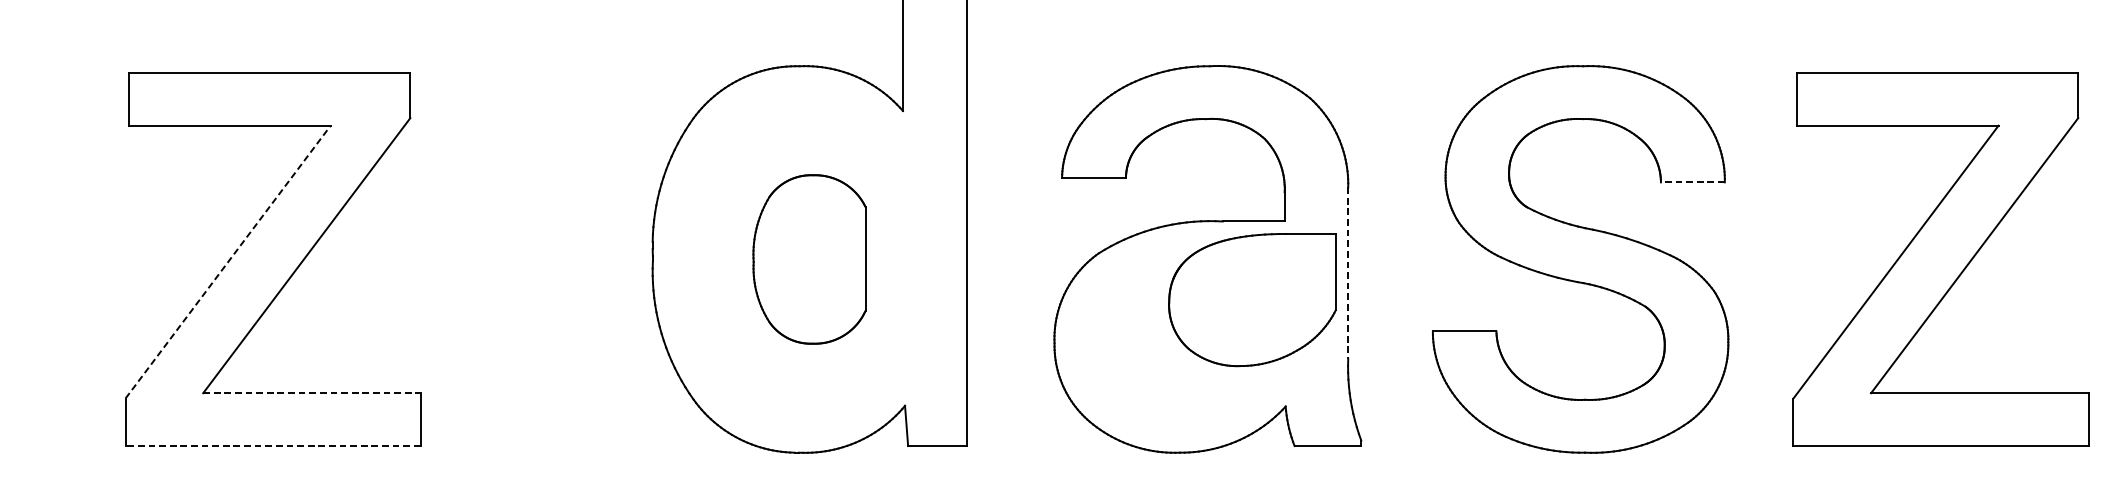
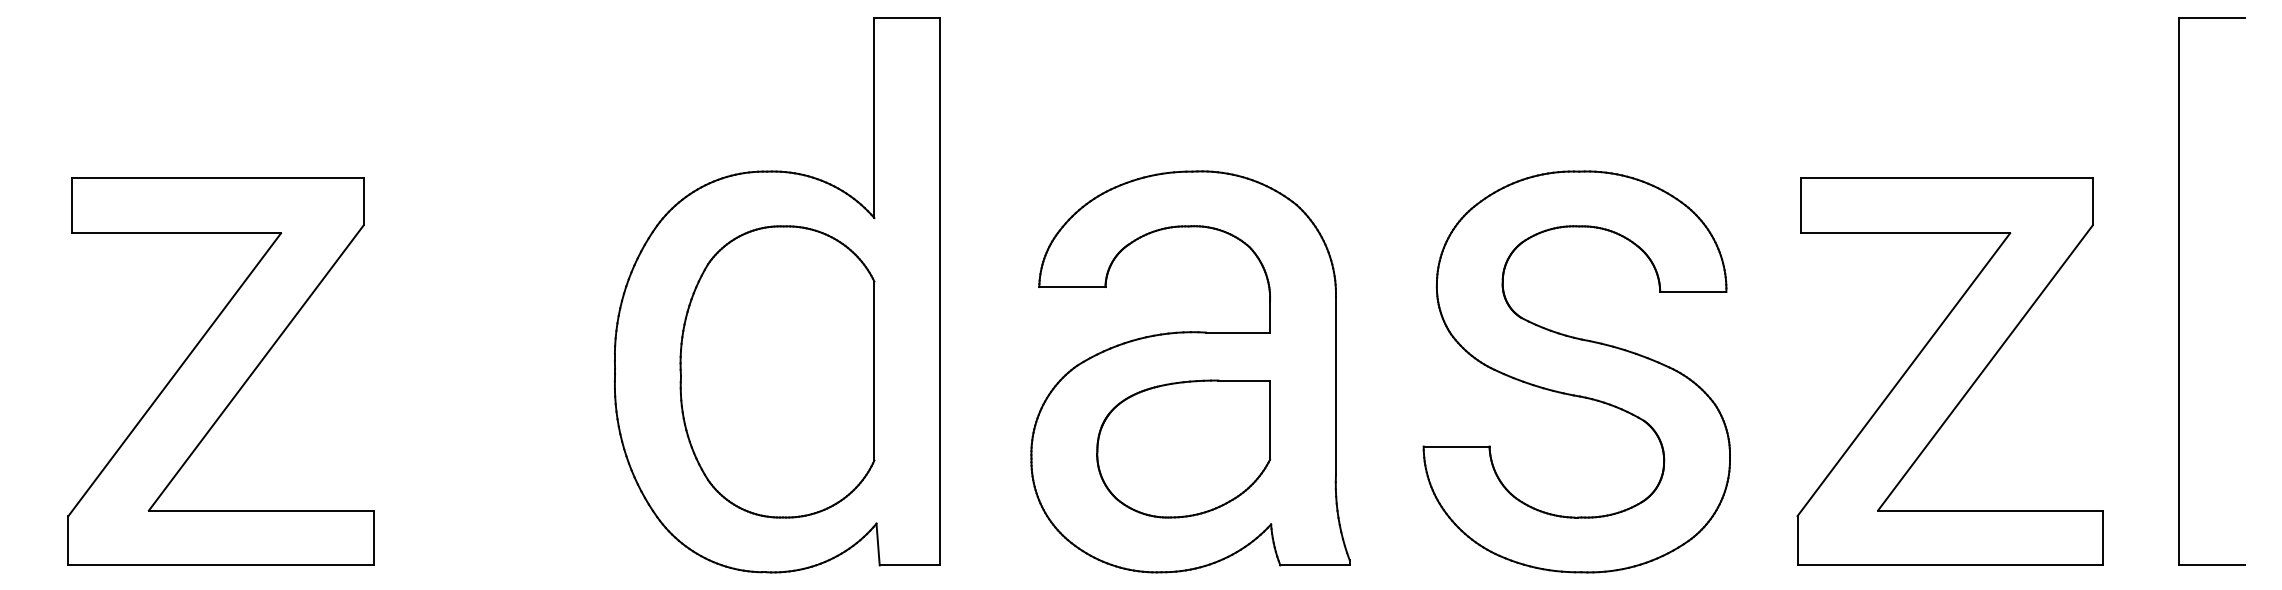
line: (1692, 182) -> (1692, 292), dashed -> solid
part: (809, 259) -> (777, 371), size x1.67
line: (227, 261) -> (174, 374), dashed -> solid
line: (1347, 273) -> (1335, 386), dashed -> solid
part: (1252, 299) -> (1183, 448), moved
line: (311, 393) -> (261, 510), dashed -> solid
line: (273, 446) -> (221, 565), dashed -> solid

